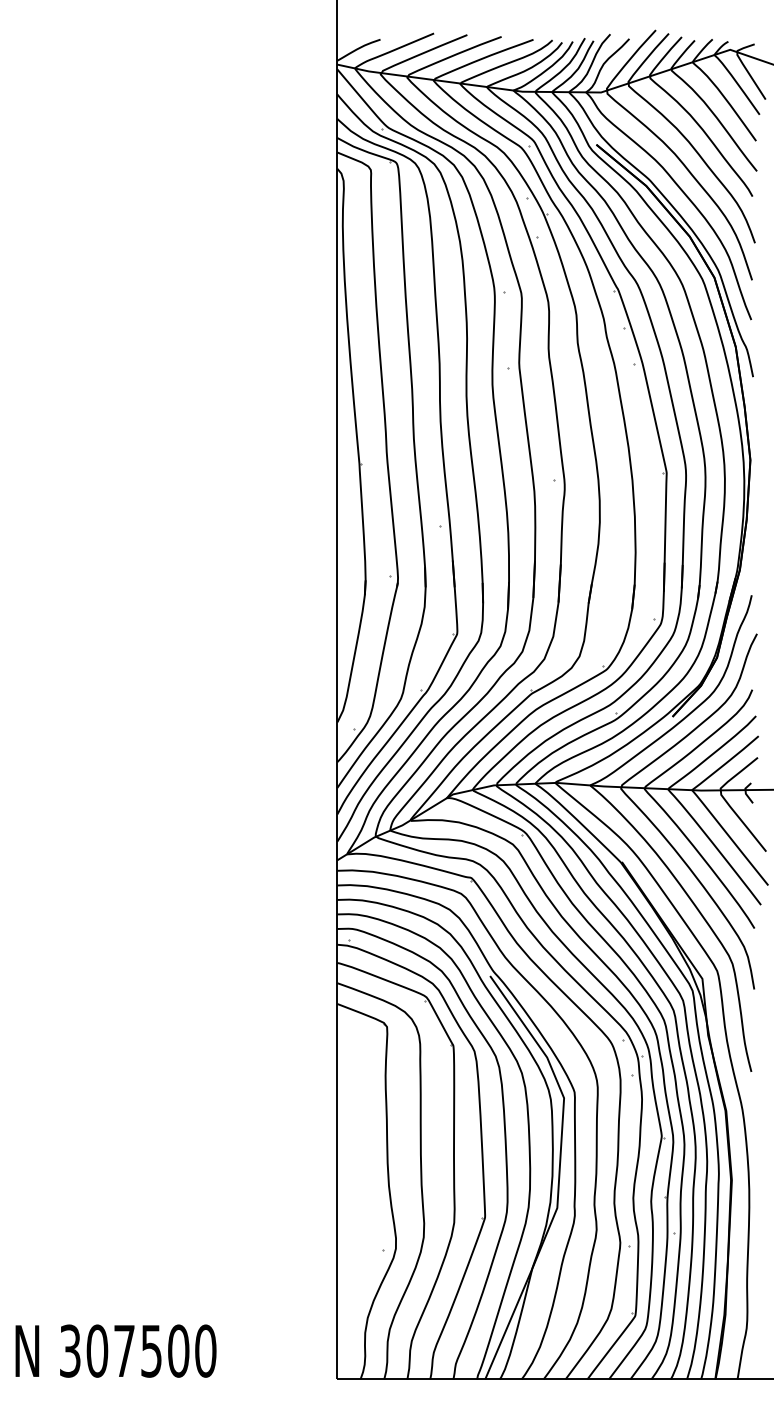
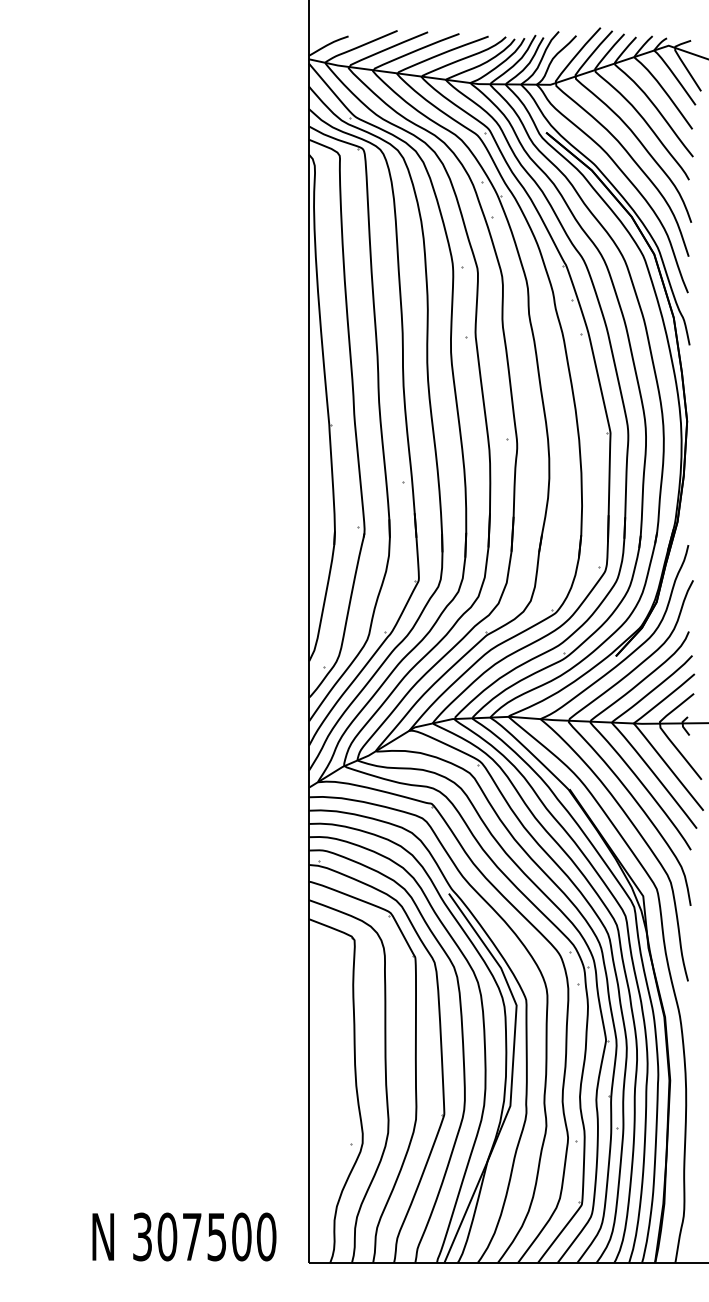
text: (116, 1350) -> (184, 1236), moved

